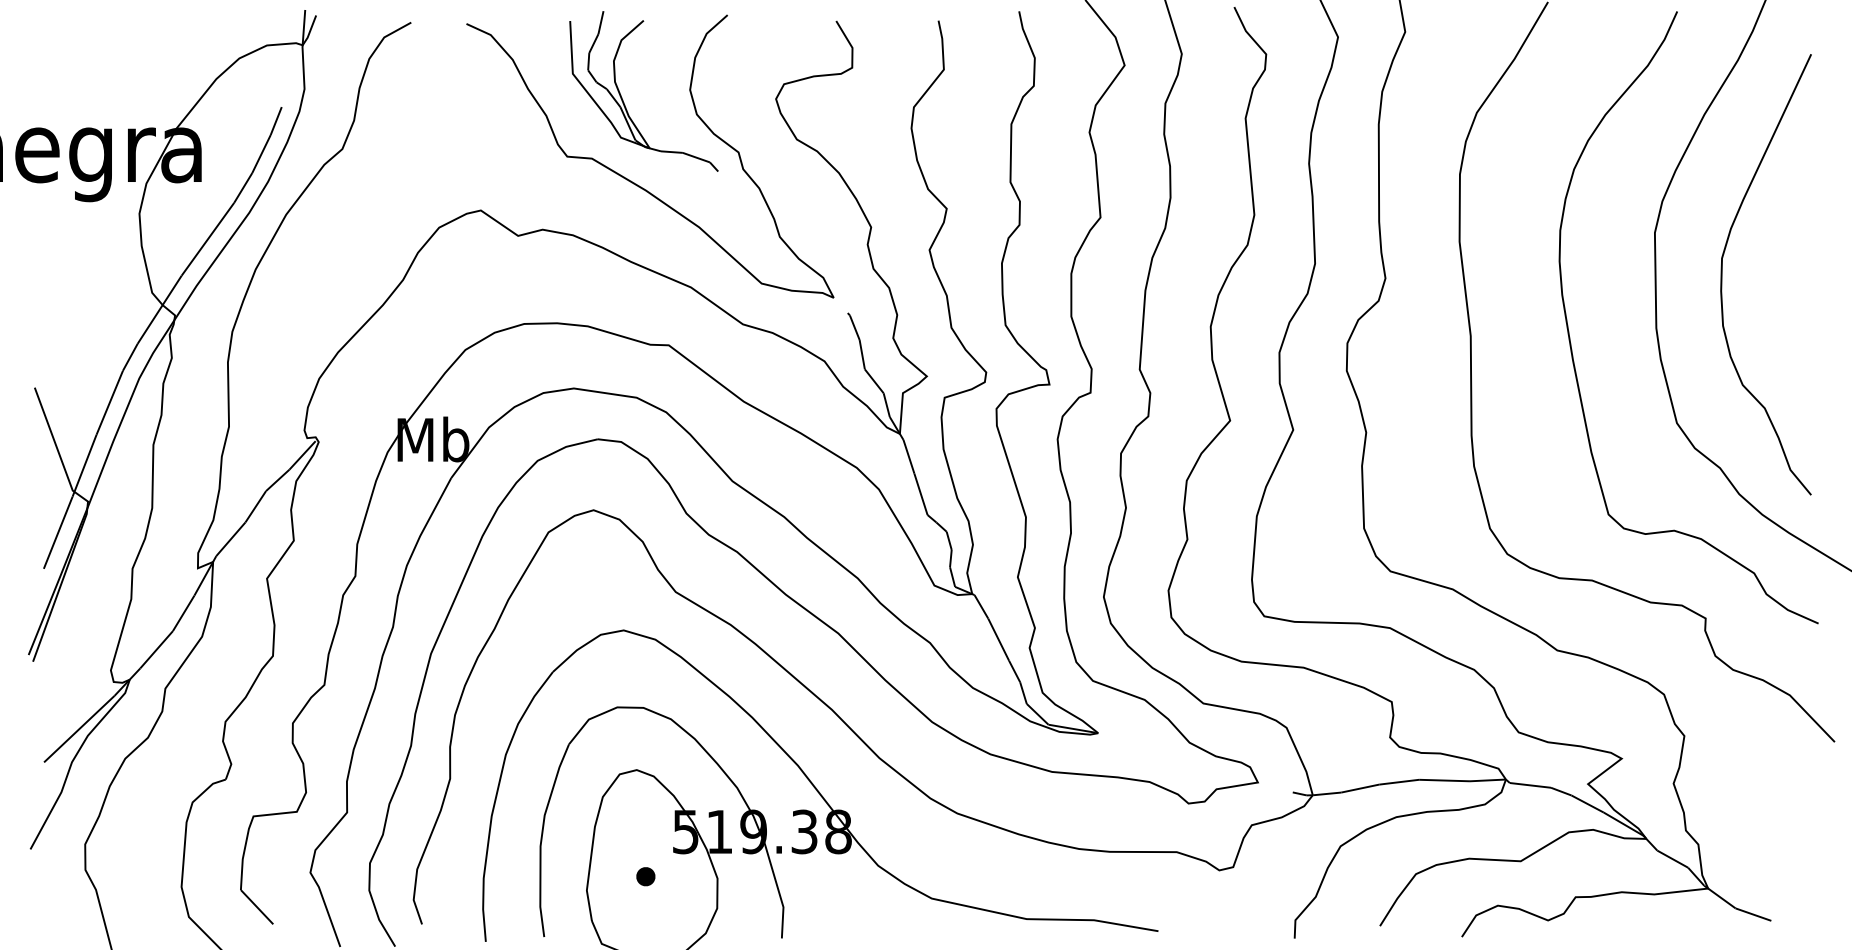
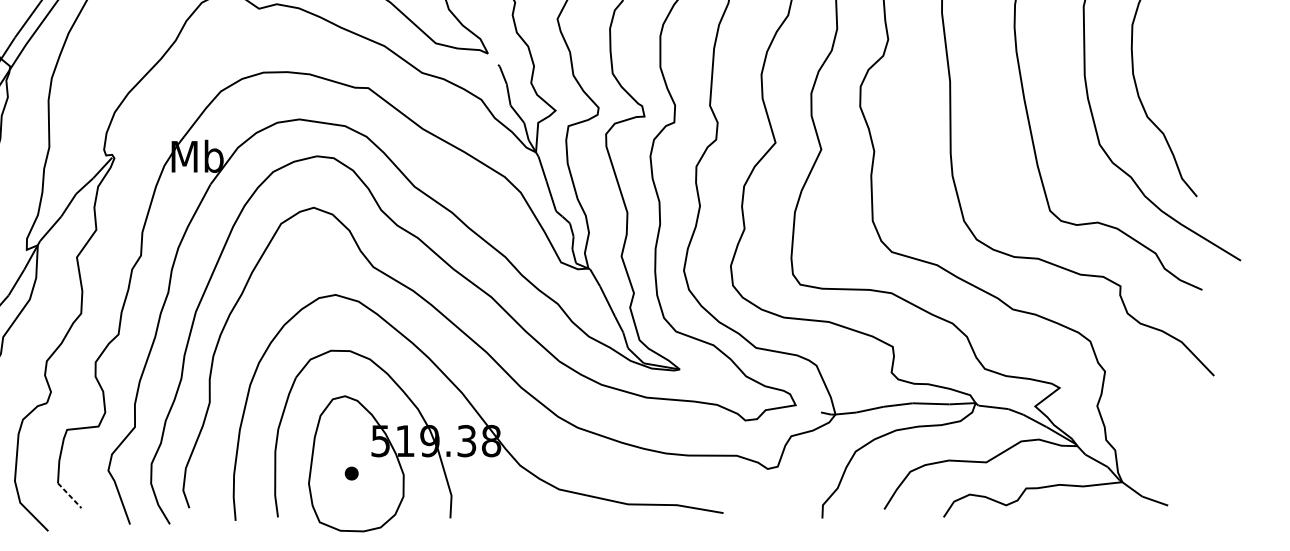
line: (257, 907) -> (70, 495), solid -> dashed

